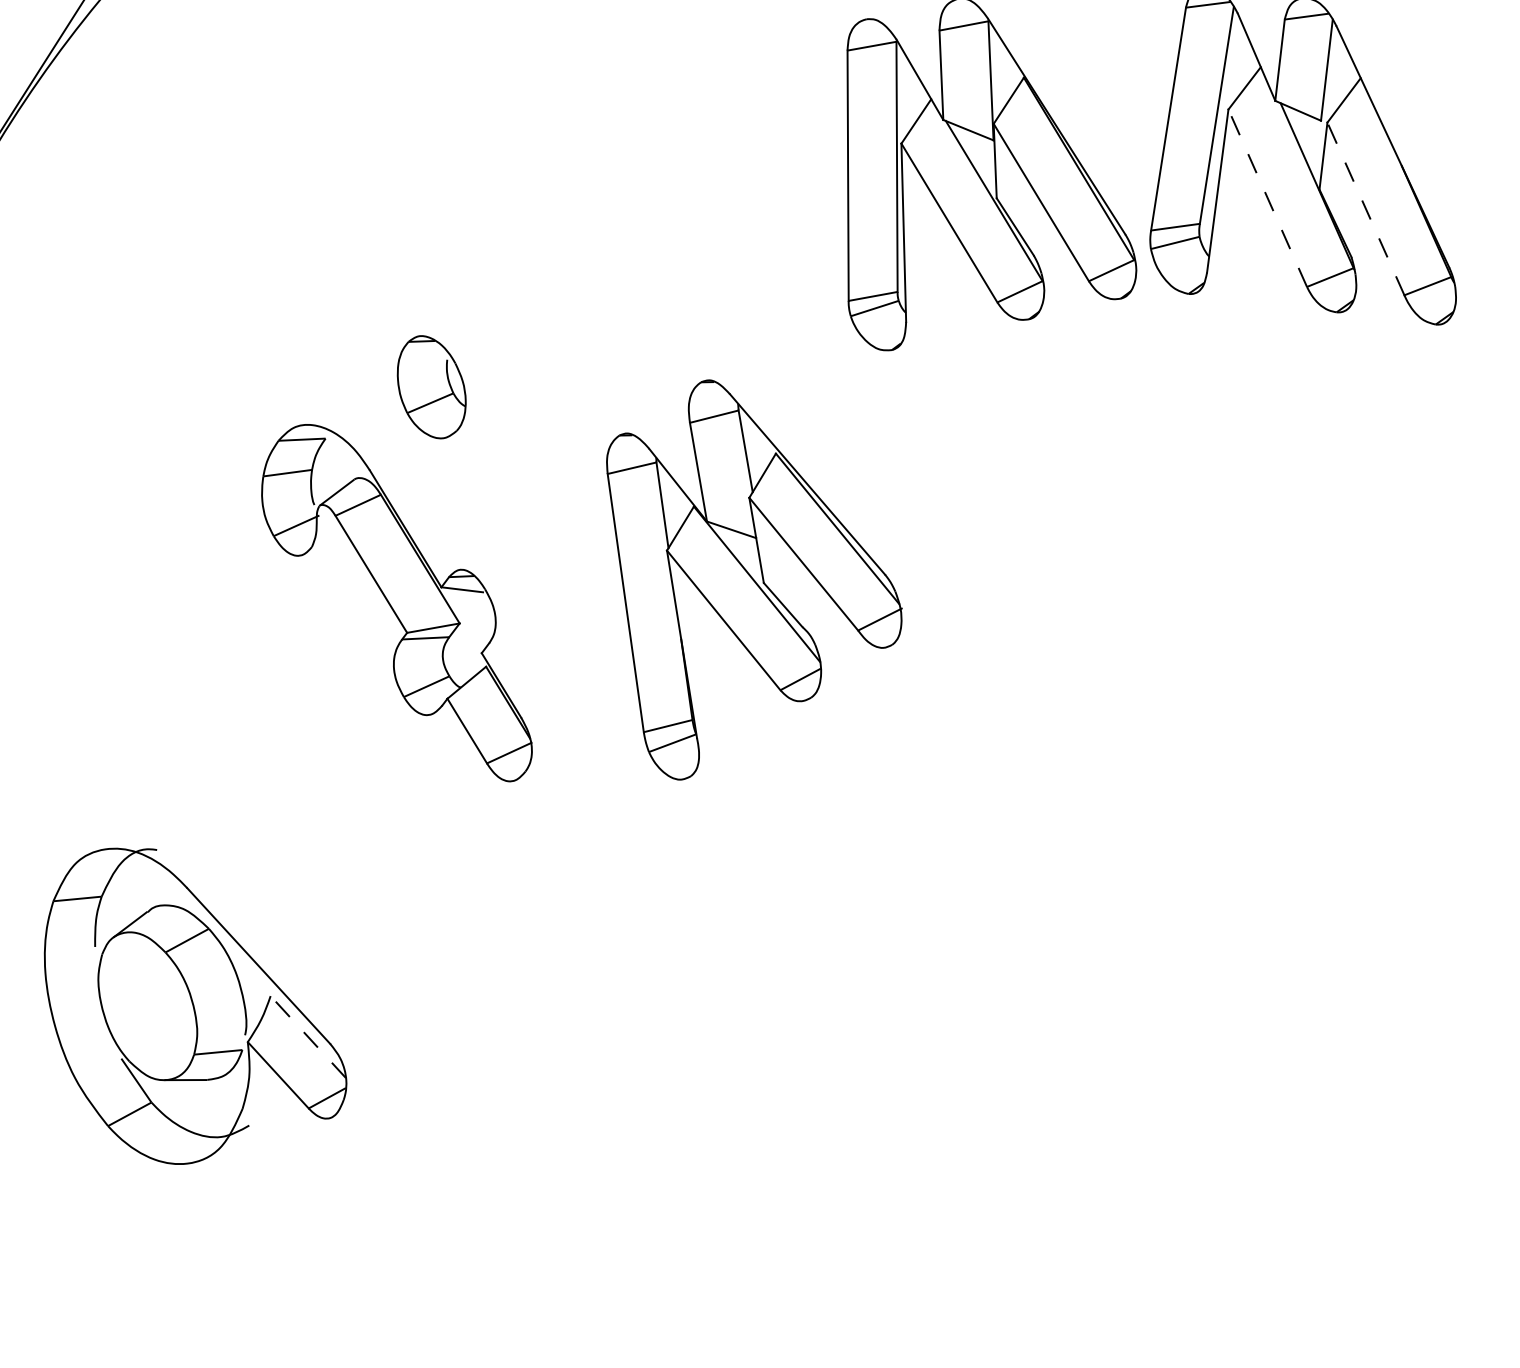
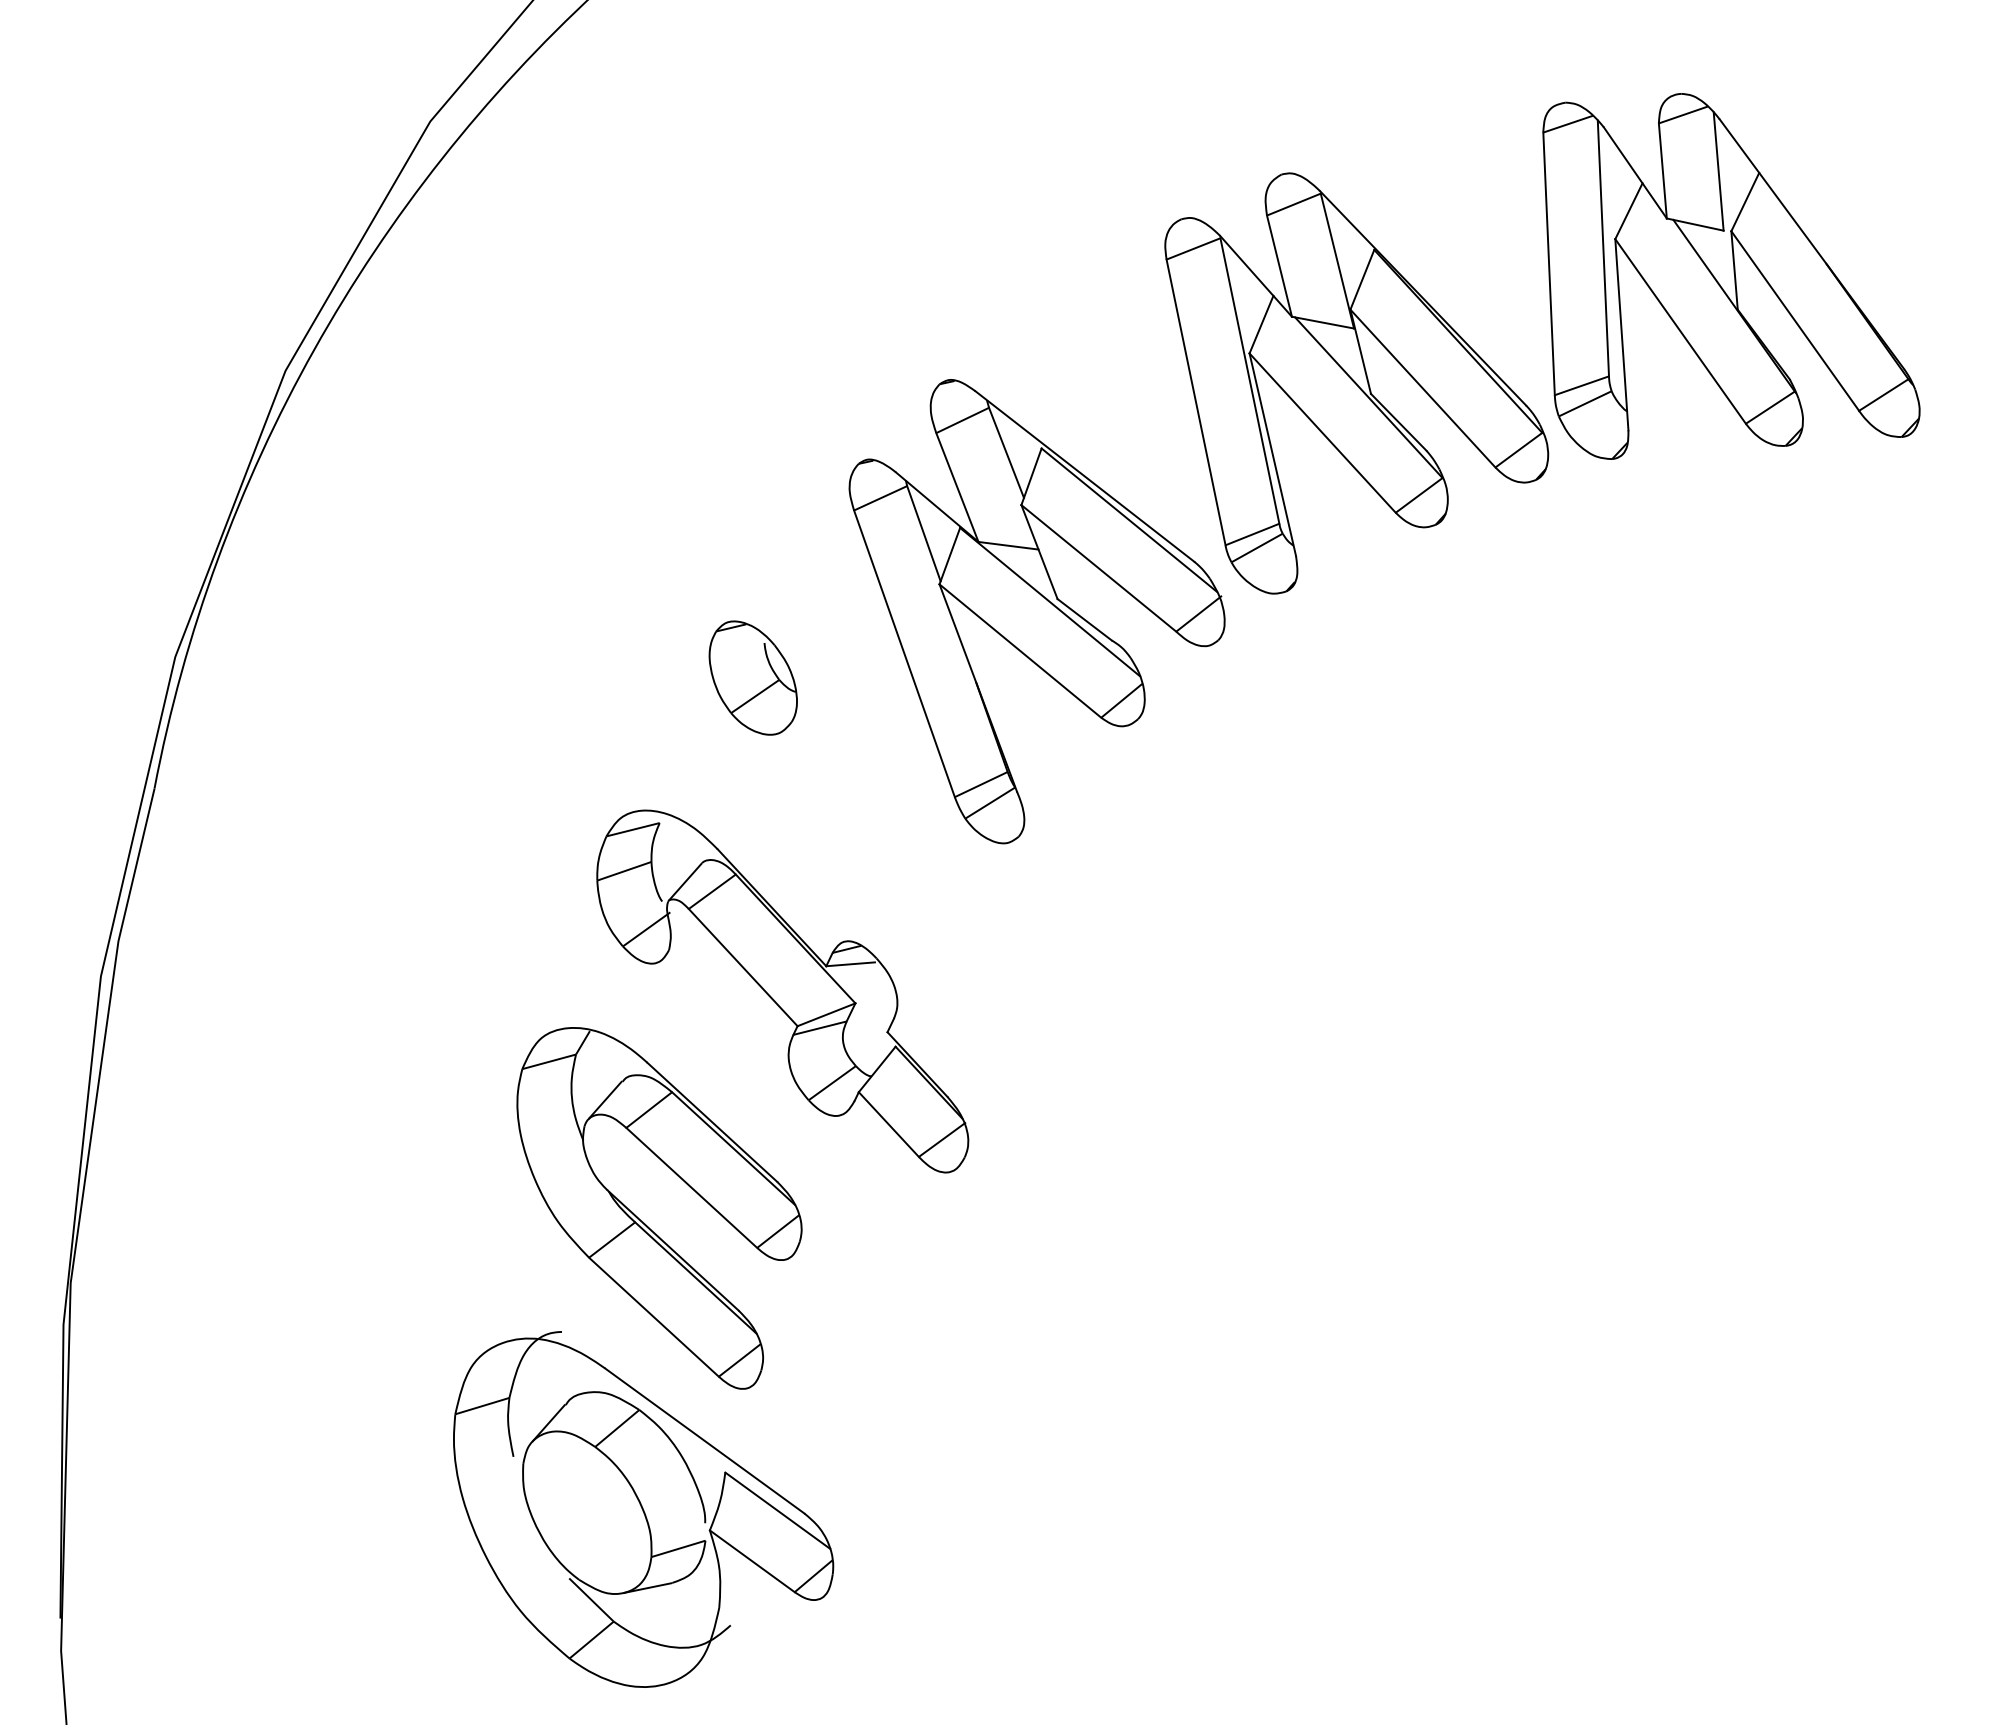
line: (1267, 198) -> (1680, 331), dashed -> solid
line: (1365, 208) -> (1794, 320), dashed -> solid
part: (431, 386) -> (752, 677), moved
part: (743, 589) -> (1036, 611), moved
part: (245, 772) -> (644, 1222), added
line: (308, 1036) -> (777, 1510), dashed -> solid

